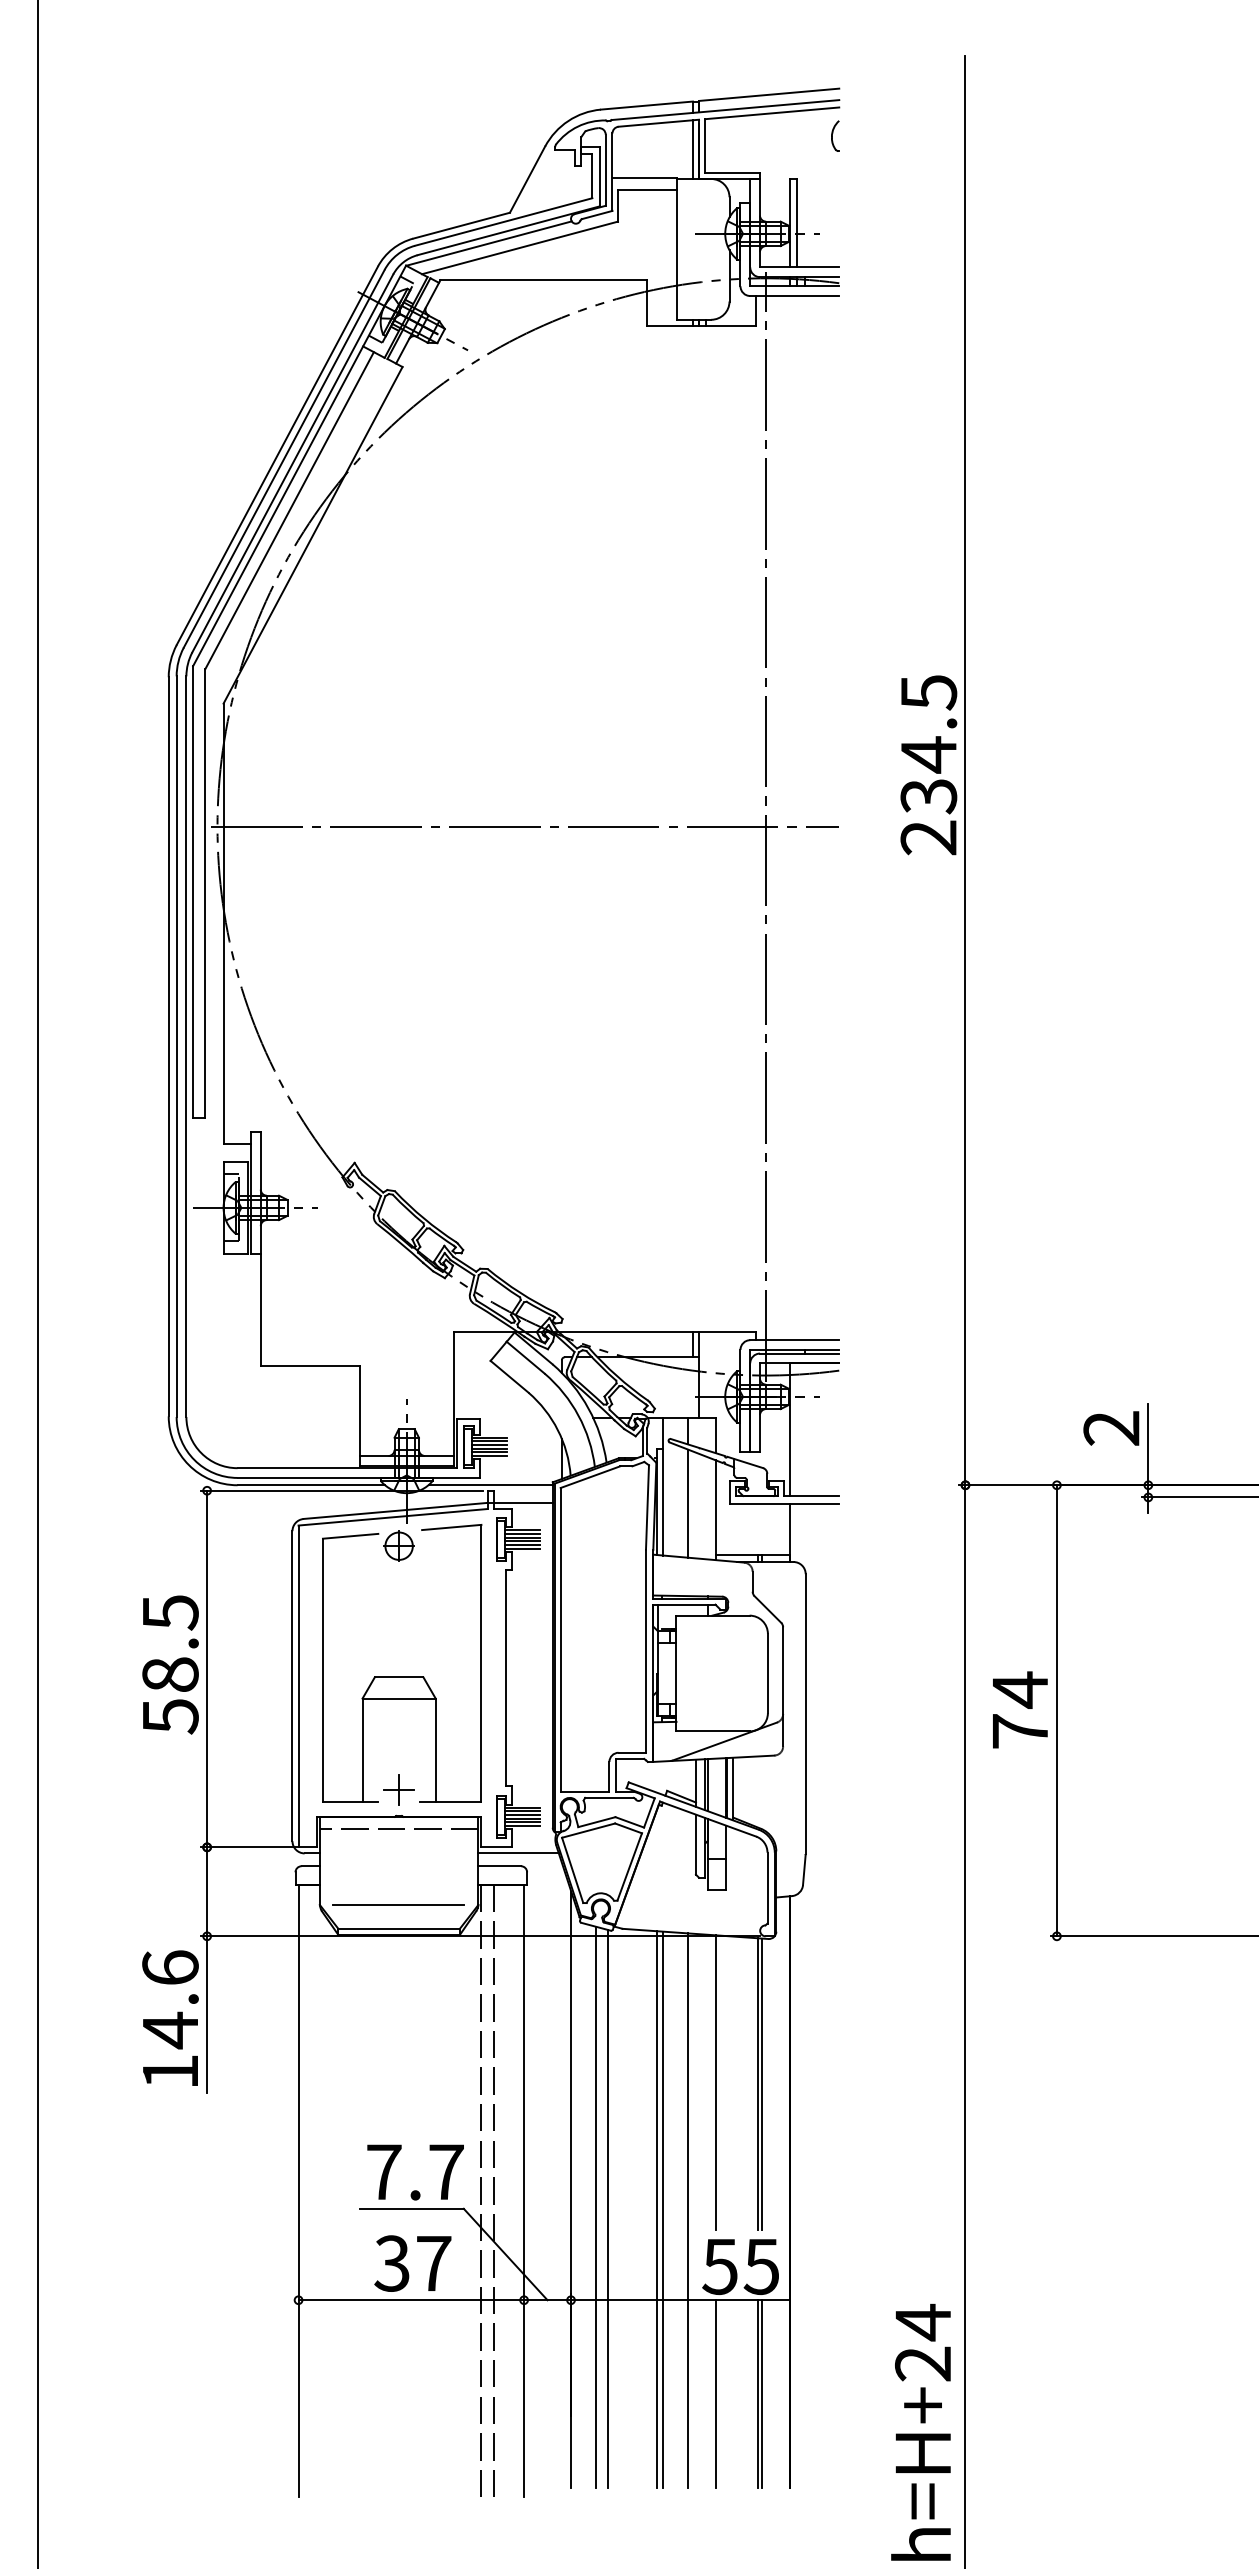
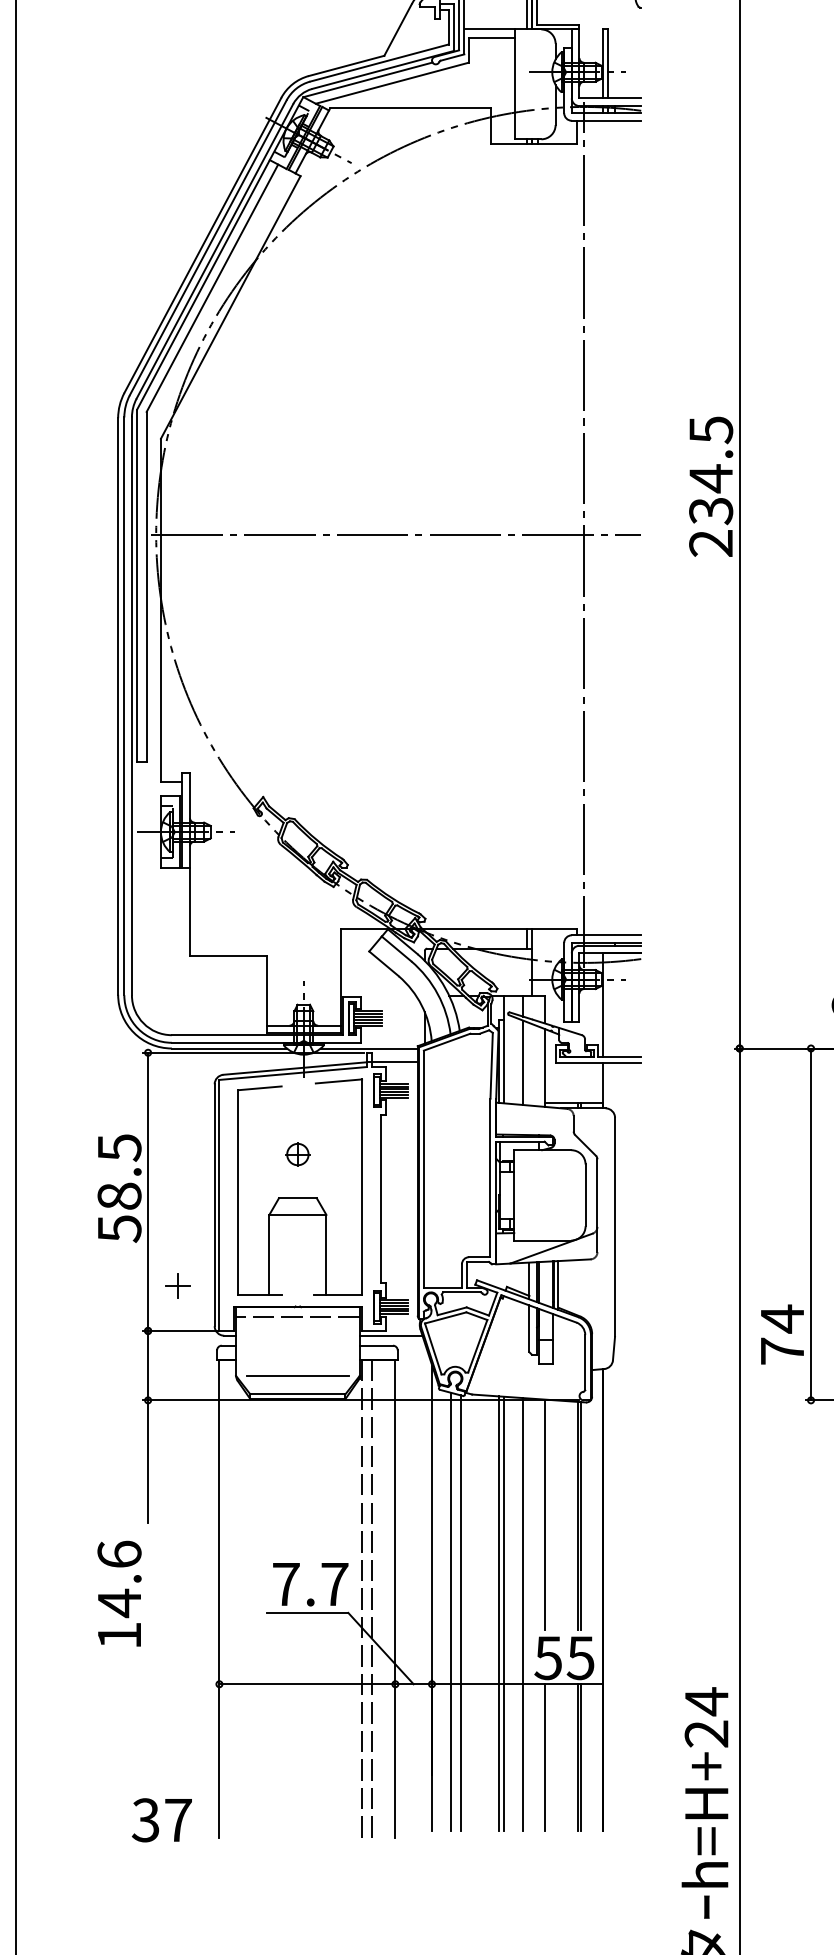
part: (398, 1545) -> (297, 1154), moved
text: (1020, 1709) -> (782, 1334), moved
part: (398, 1789) -> (177, 1285), moved
text: (170, 2017) -> (119, 1593), moved
text: (412, 2263) -> (161, 1820), moved

